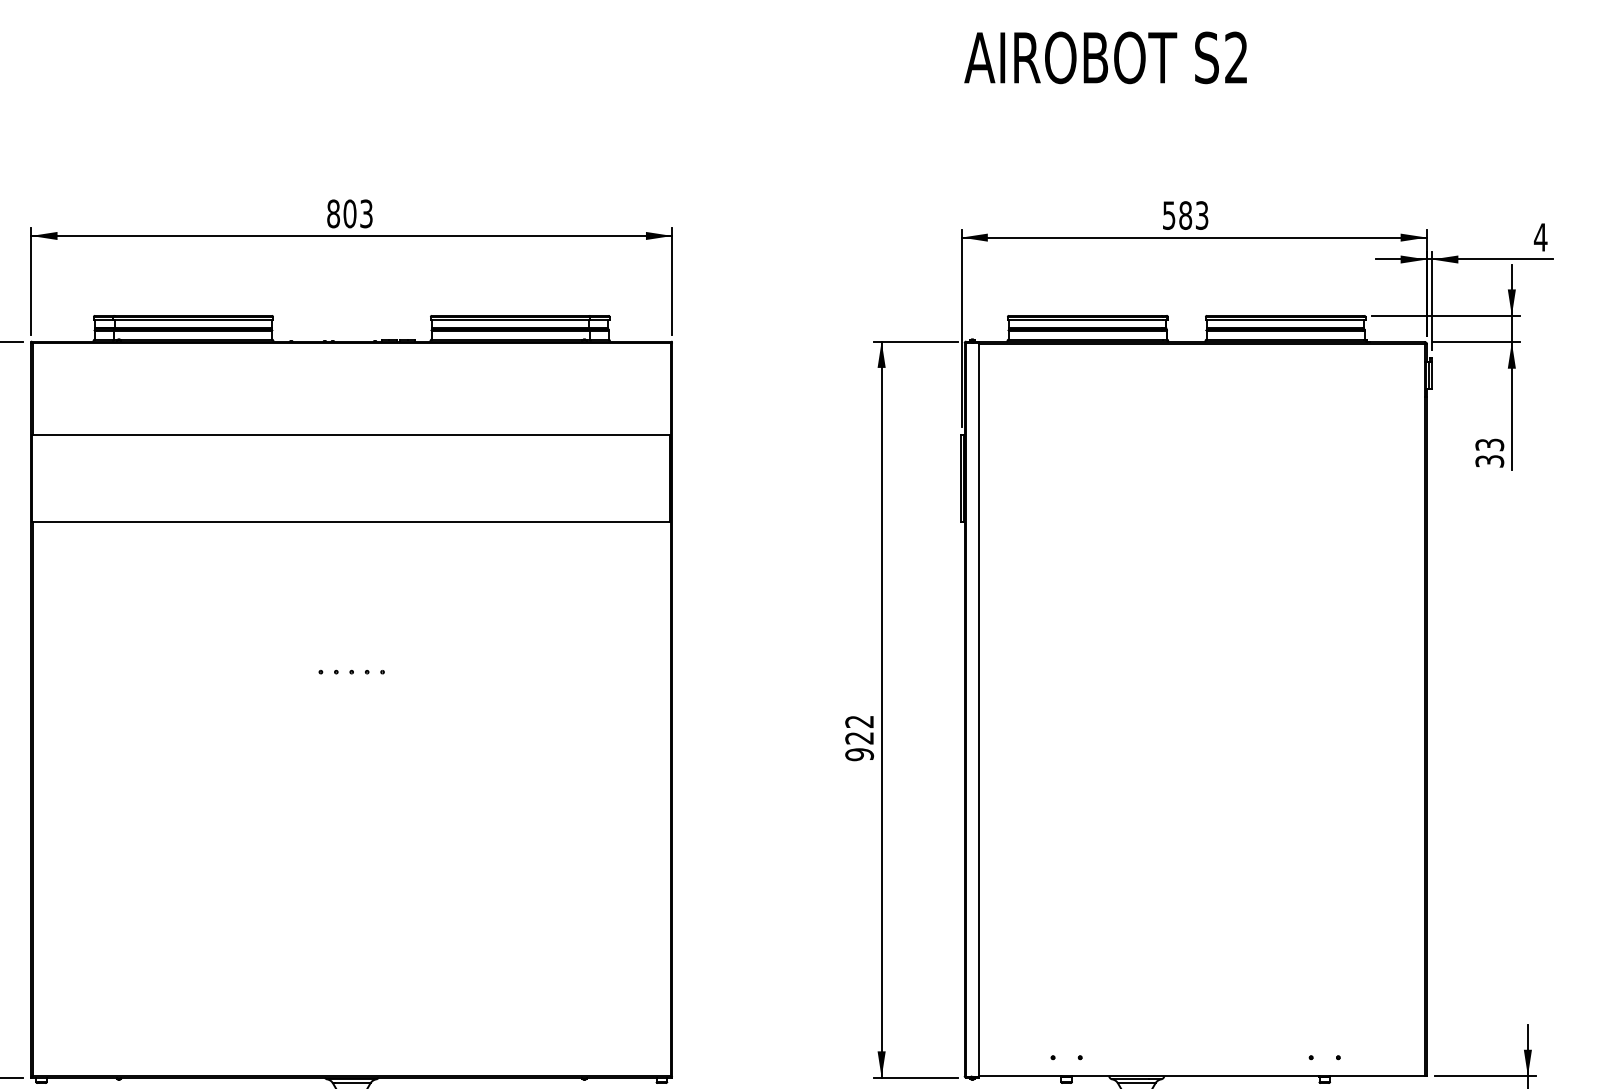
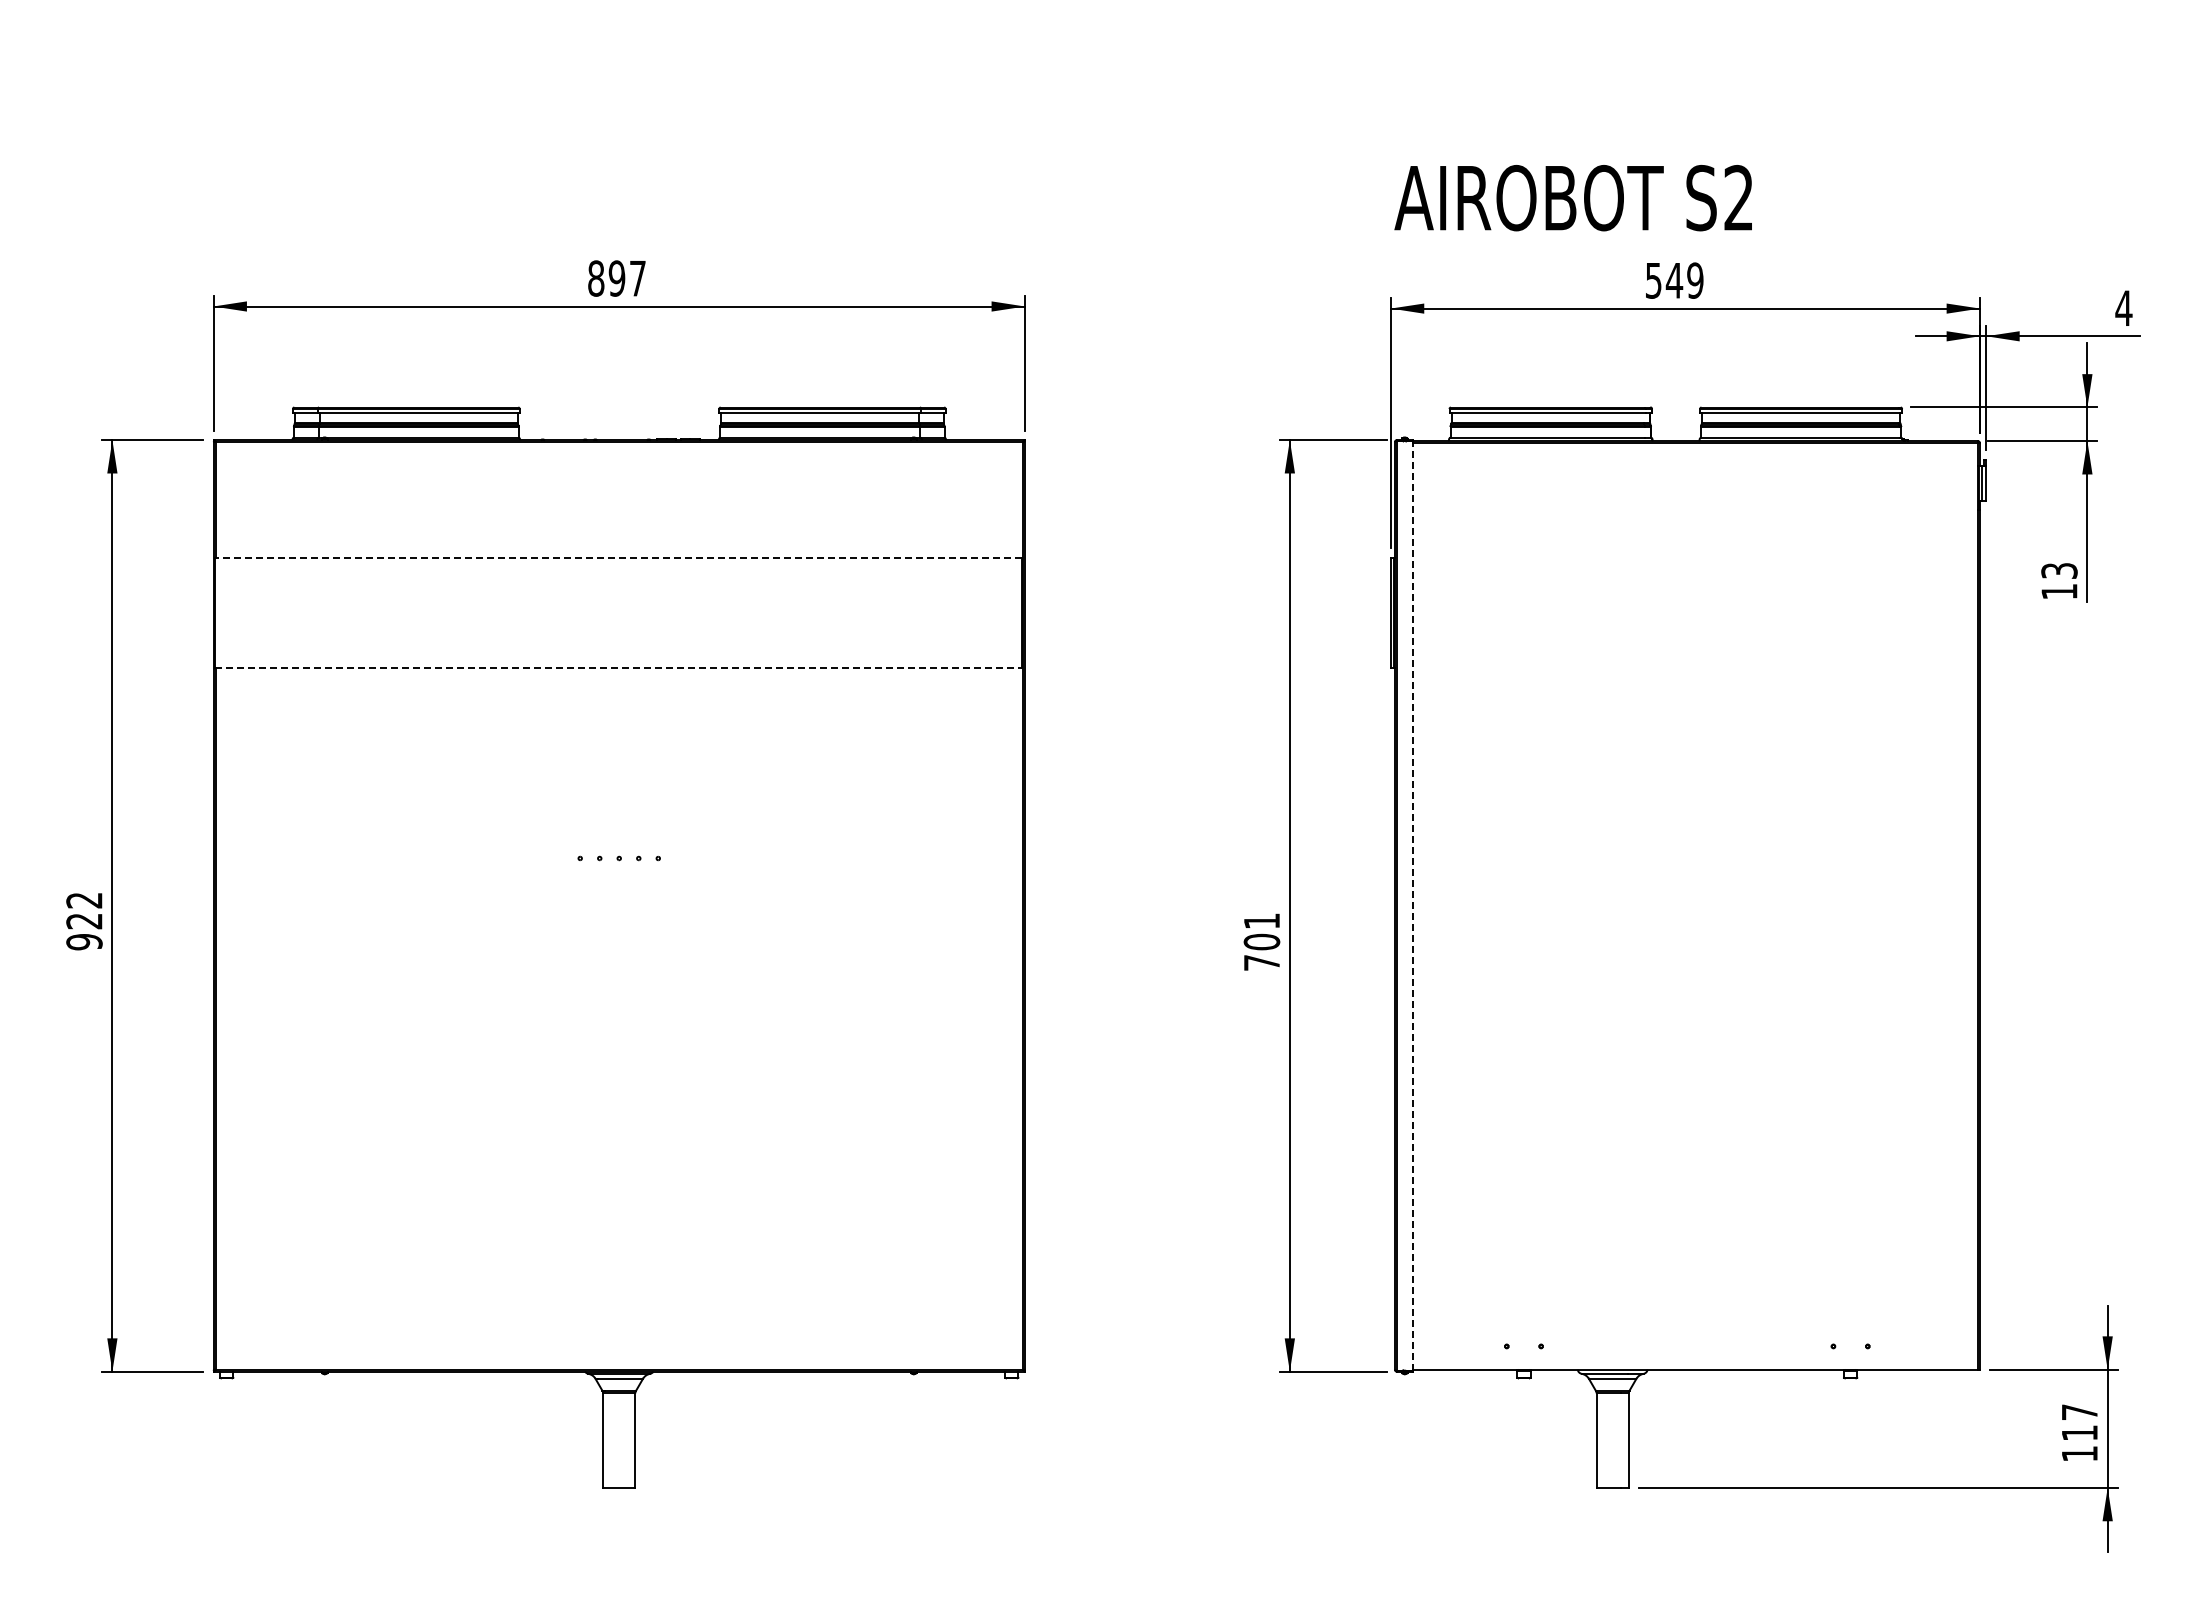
text: (1104, 58) -> (1572, 198), moved
text: (357, 213) -> (626, 278), 803 -> 897
text: (1193, 215) -> (1684, 280), 583 -> 549
line: (351, 434) -> (618, 557), solid -> dashed
text: (1489, 461) -> (2059, 591), 33 -> 13
line: (351, 521) -> (618, 667), solid -> dashed
line: (979, 709) -> (1413, 905), solid -> dashed
text: (859, 738) -> (1261, 942), 922 -> 701

